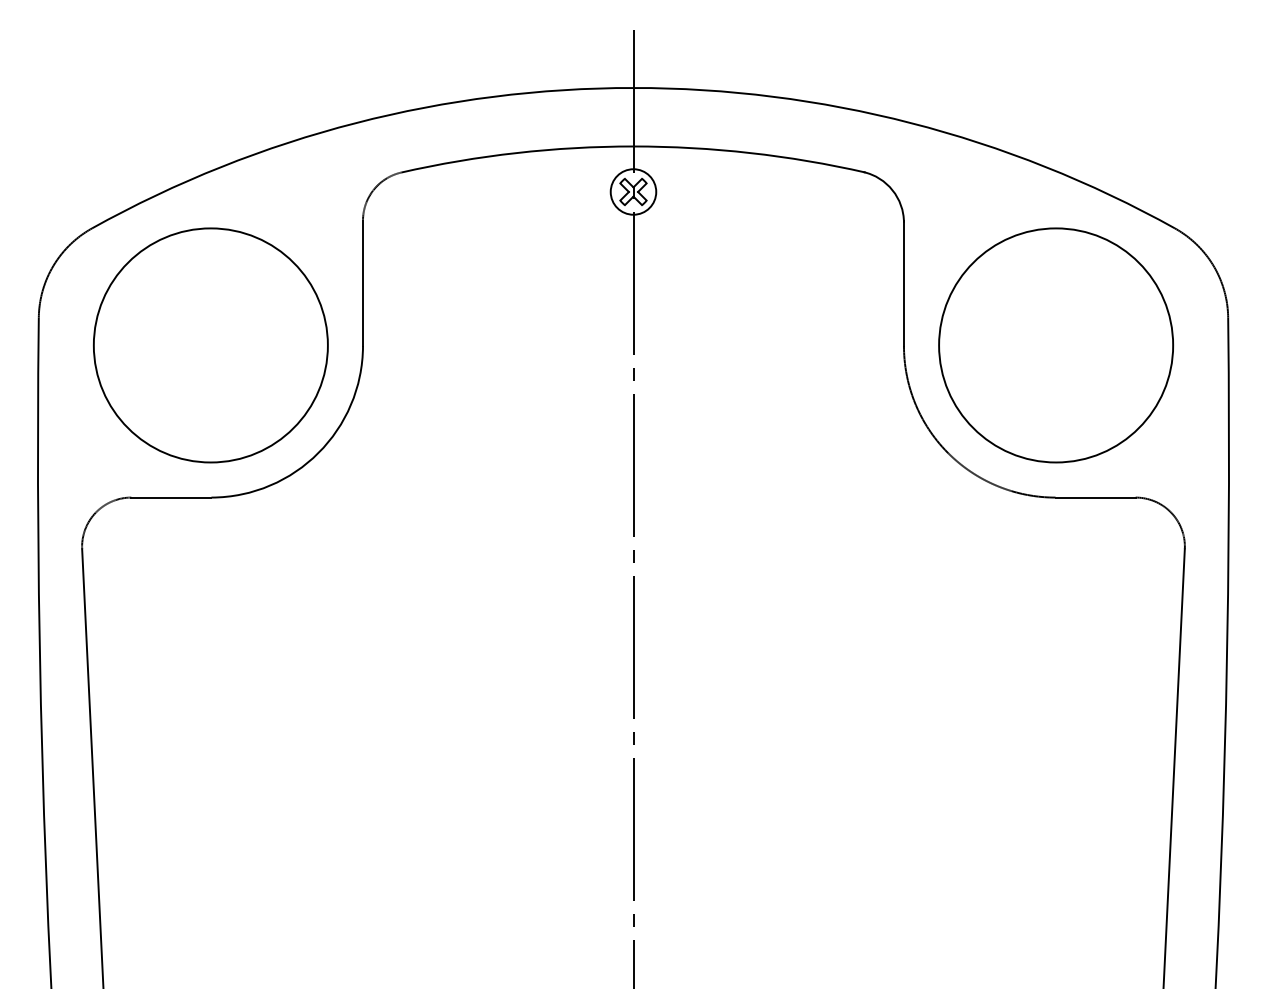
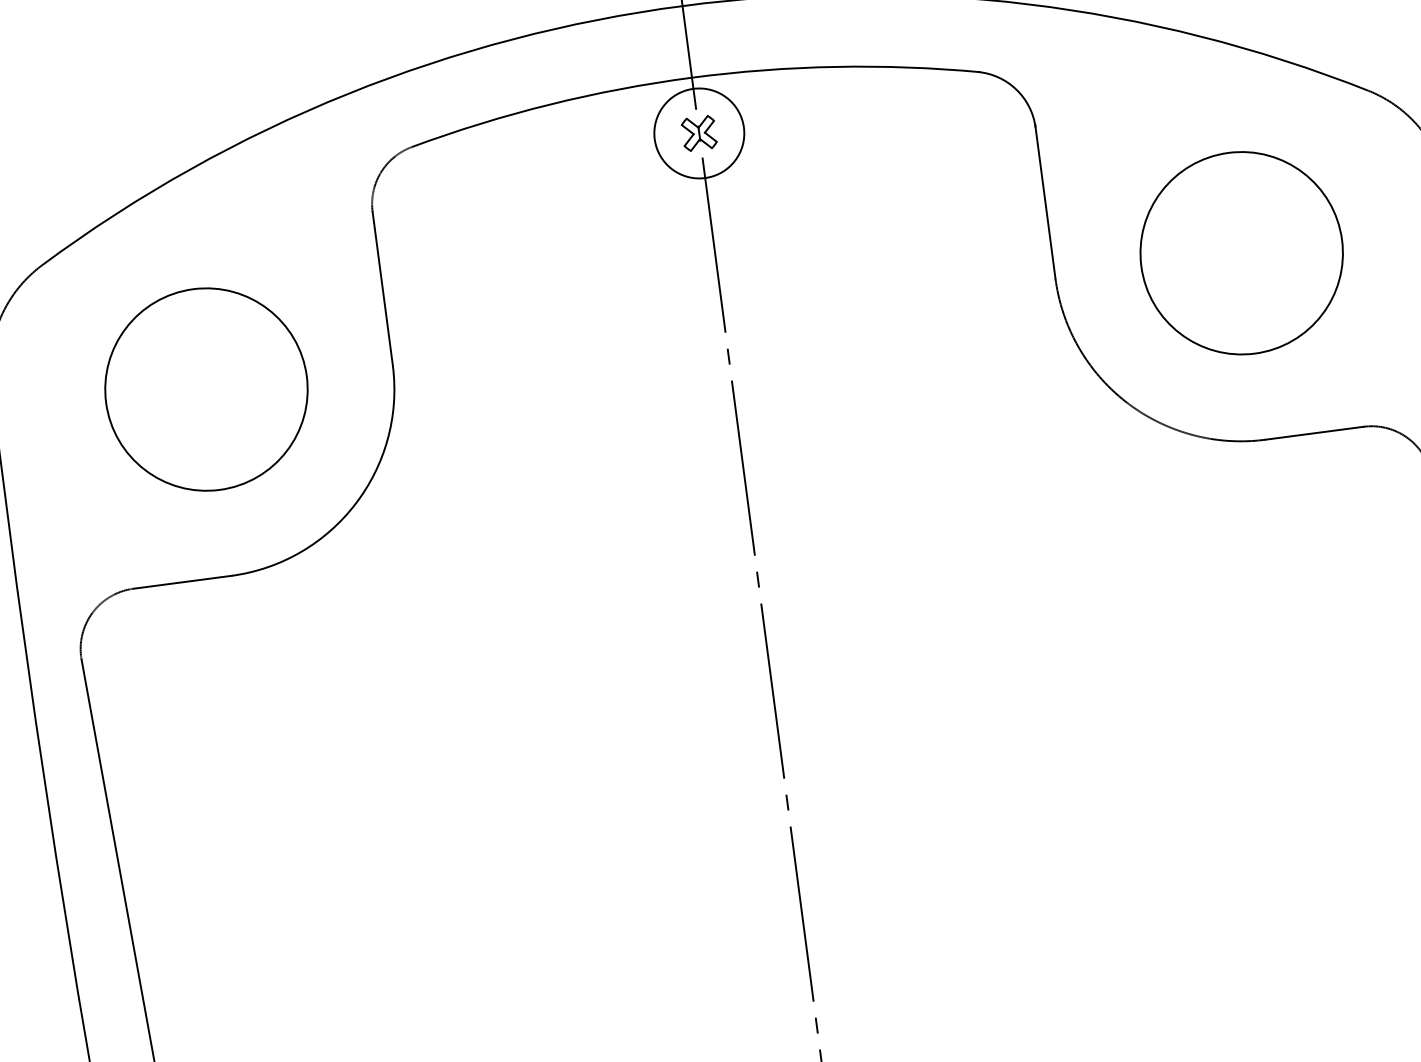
circle: (633, 191) -> (699, 132), size x1.6
circle: (210, 345) -> (205, 389), size x0.7
circle: (1056, 345) -> (1242, 253), size x0.7

